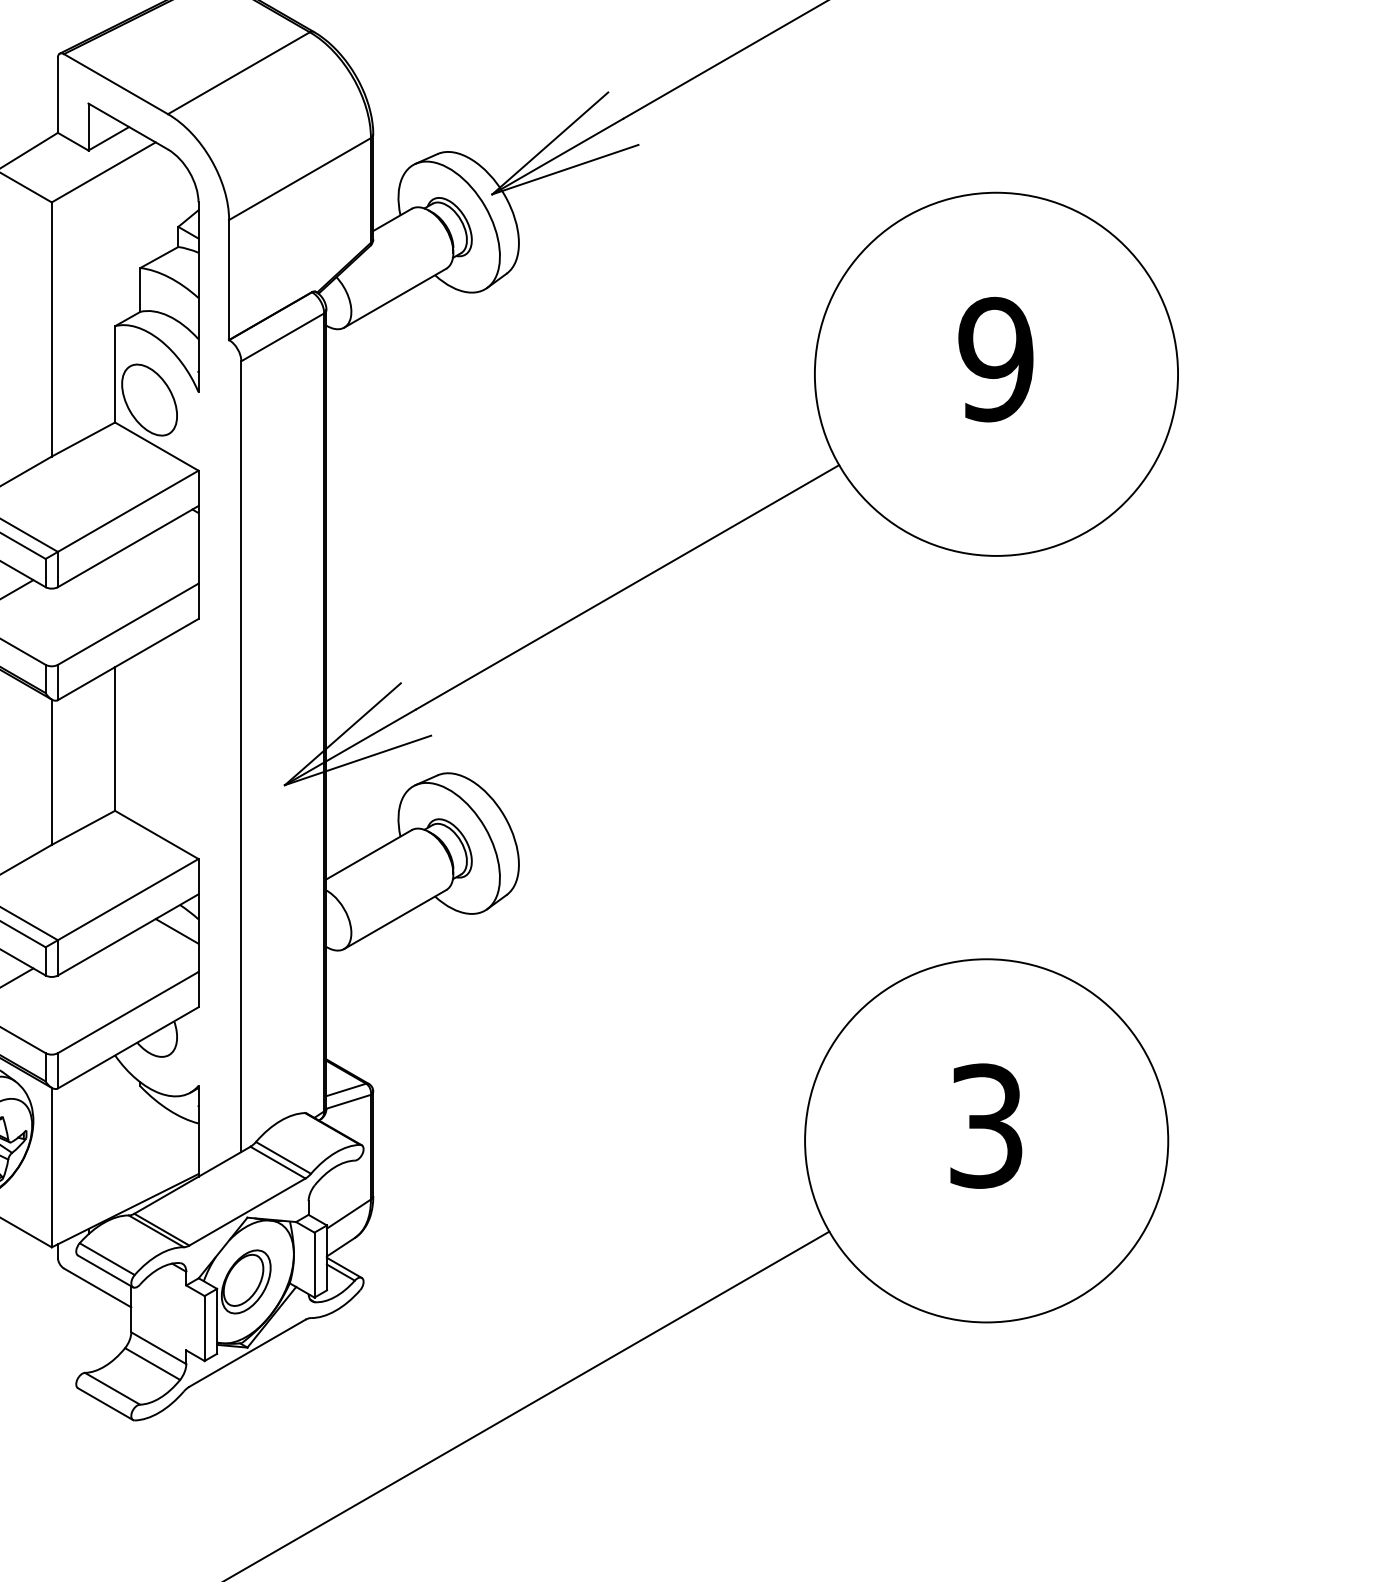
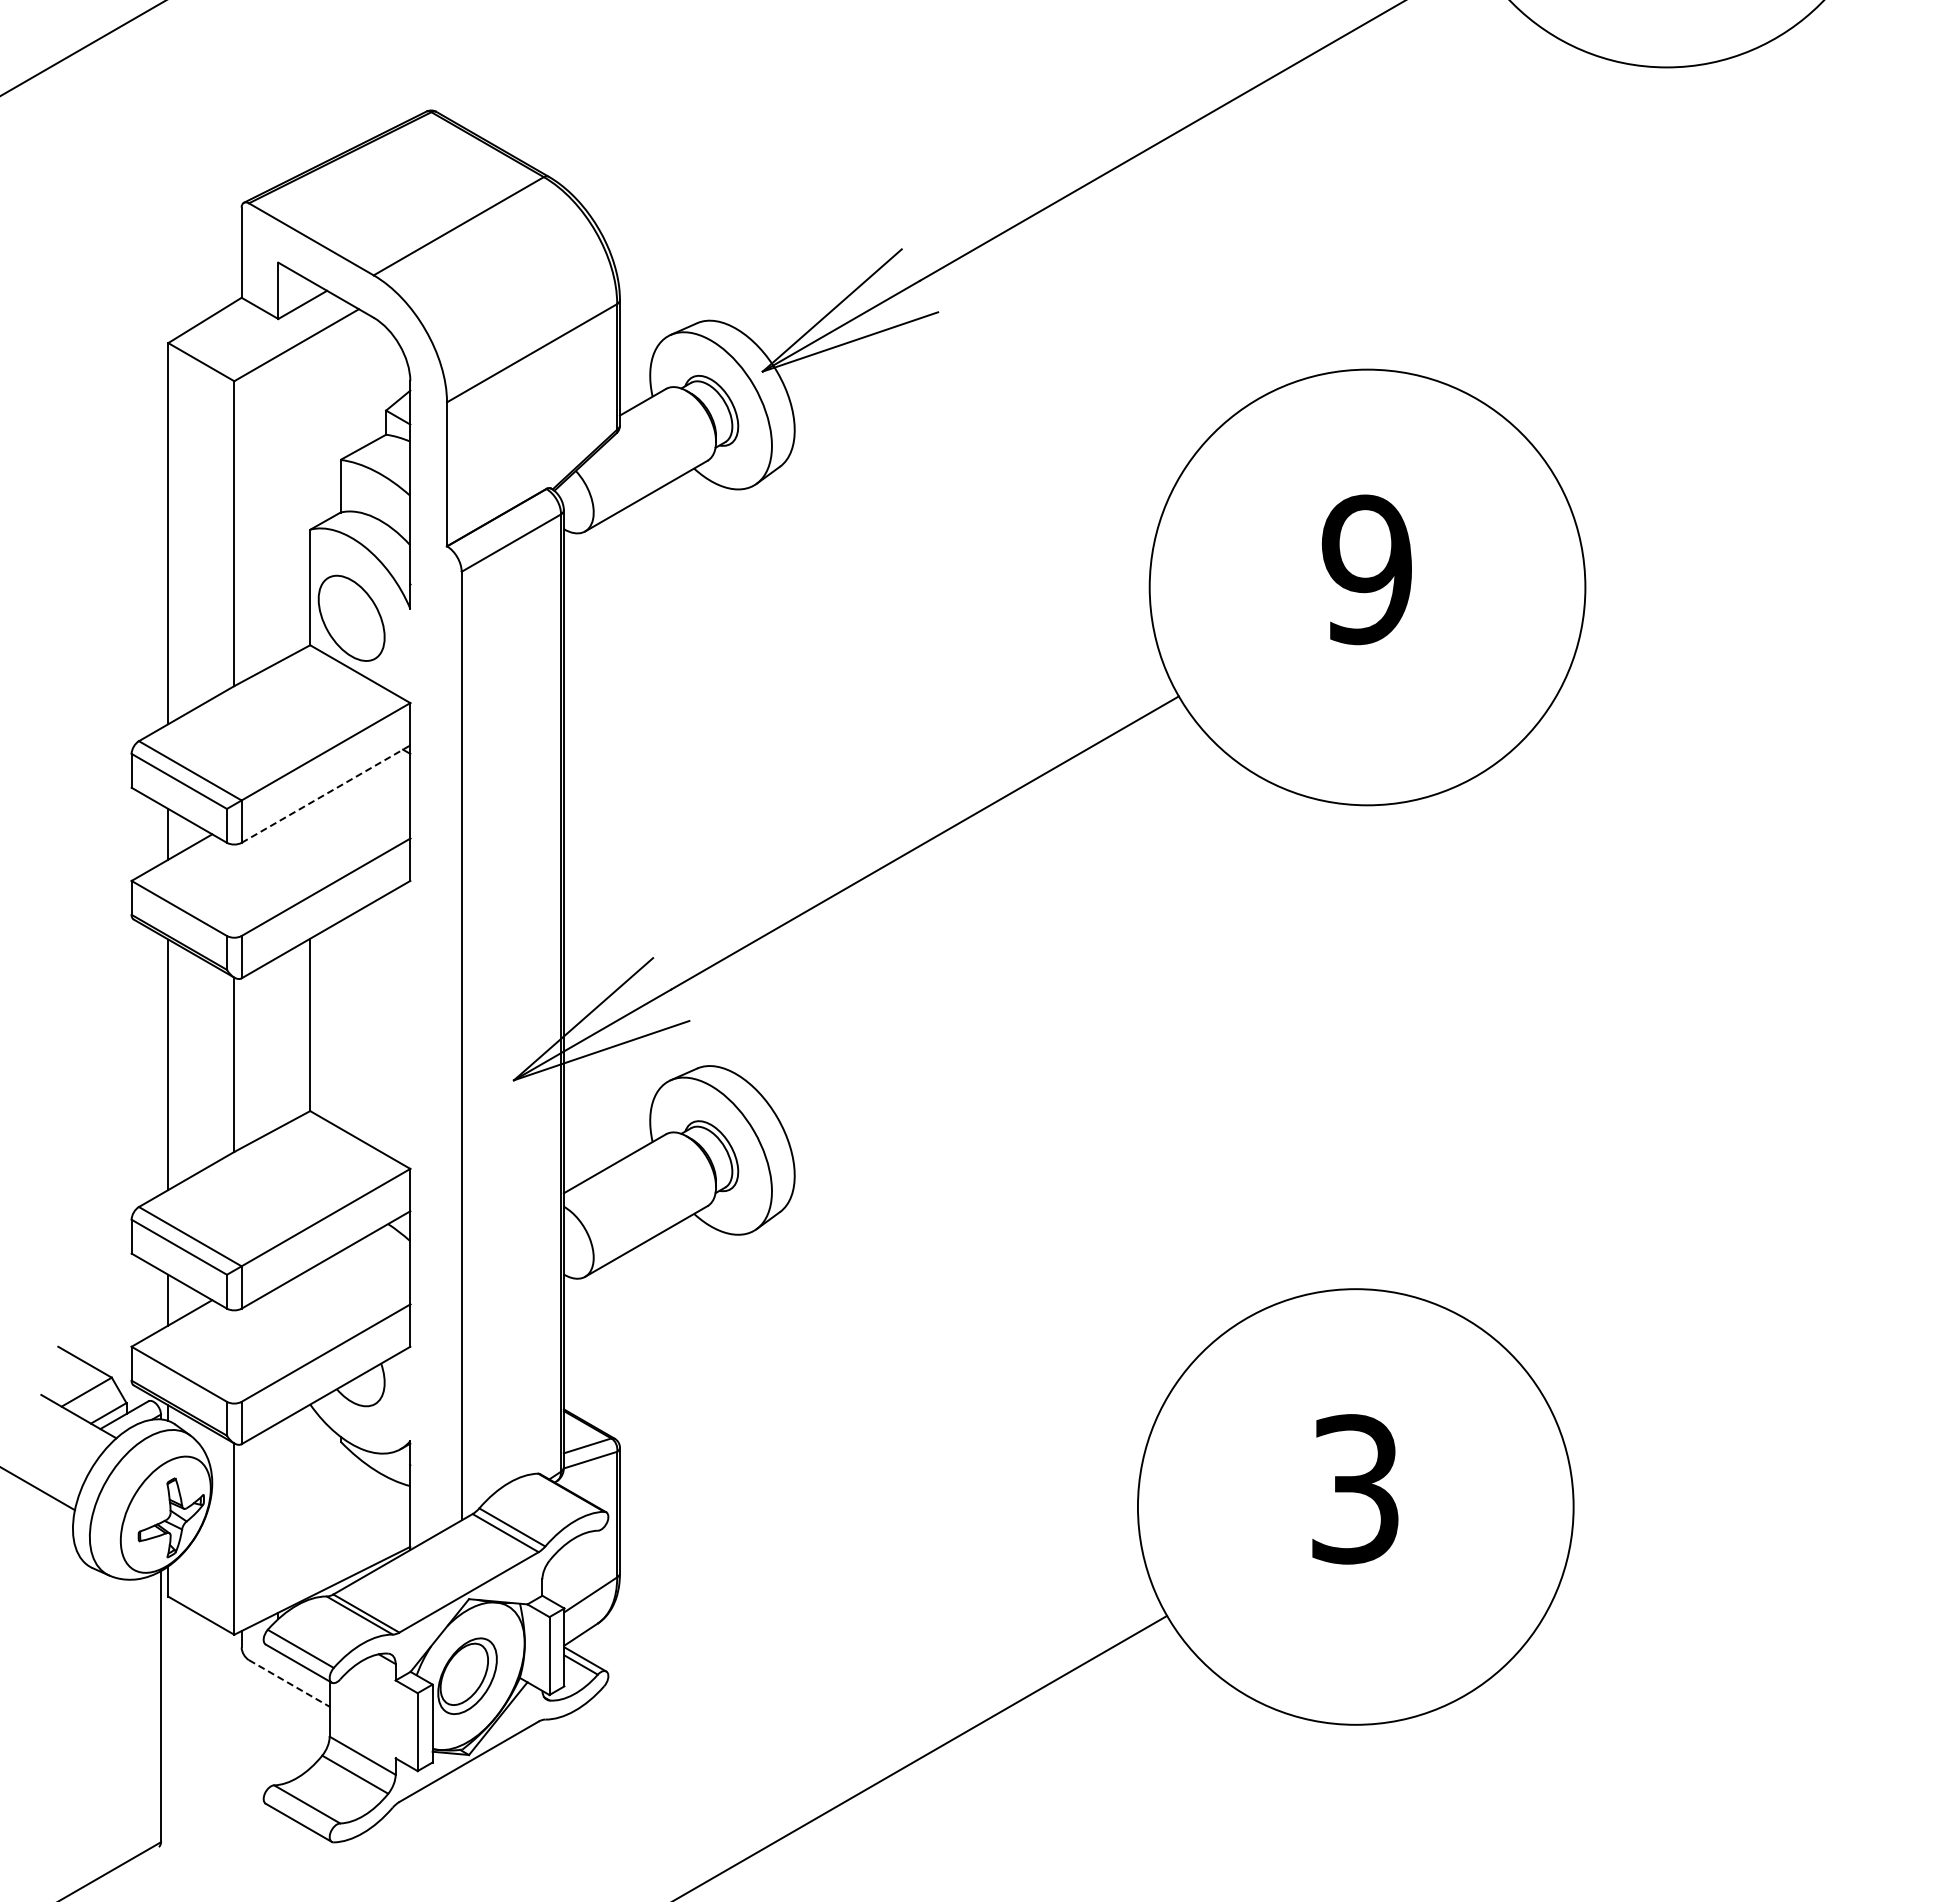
line: (128, 546) -> (326, 793), solid -> dashed
line: (176, 931) -> (384, 1255), removed
line: (97, 1287) -> (289, 1683), solid -> dashed

